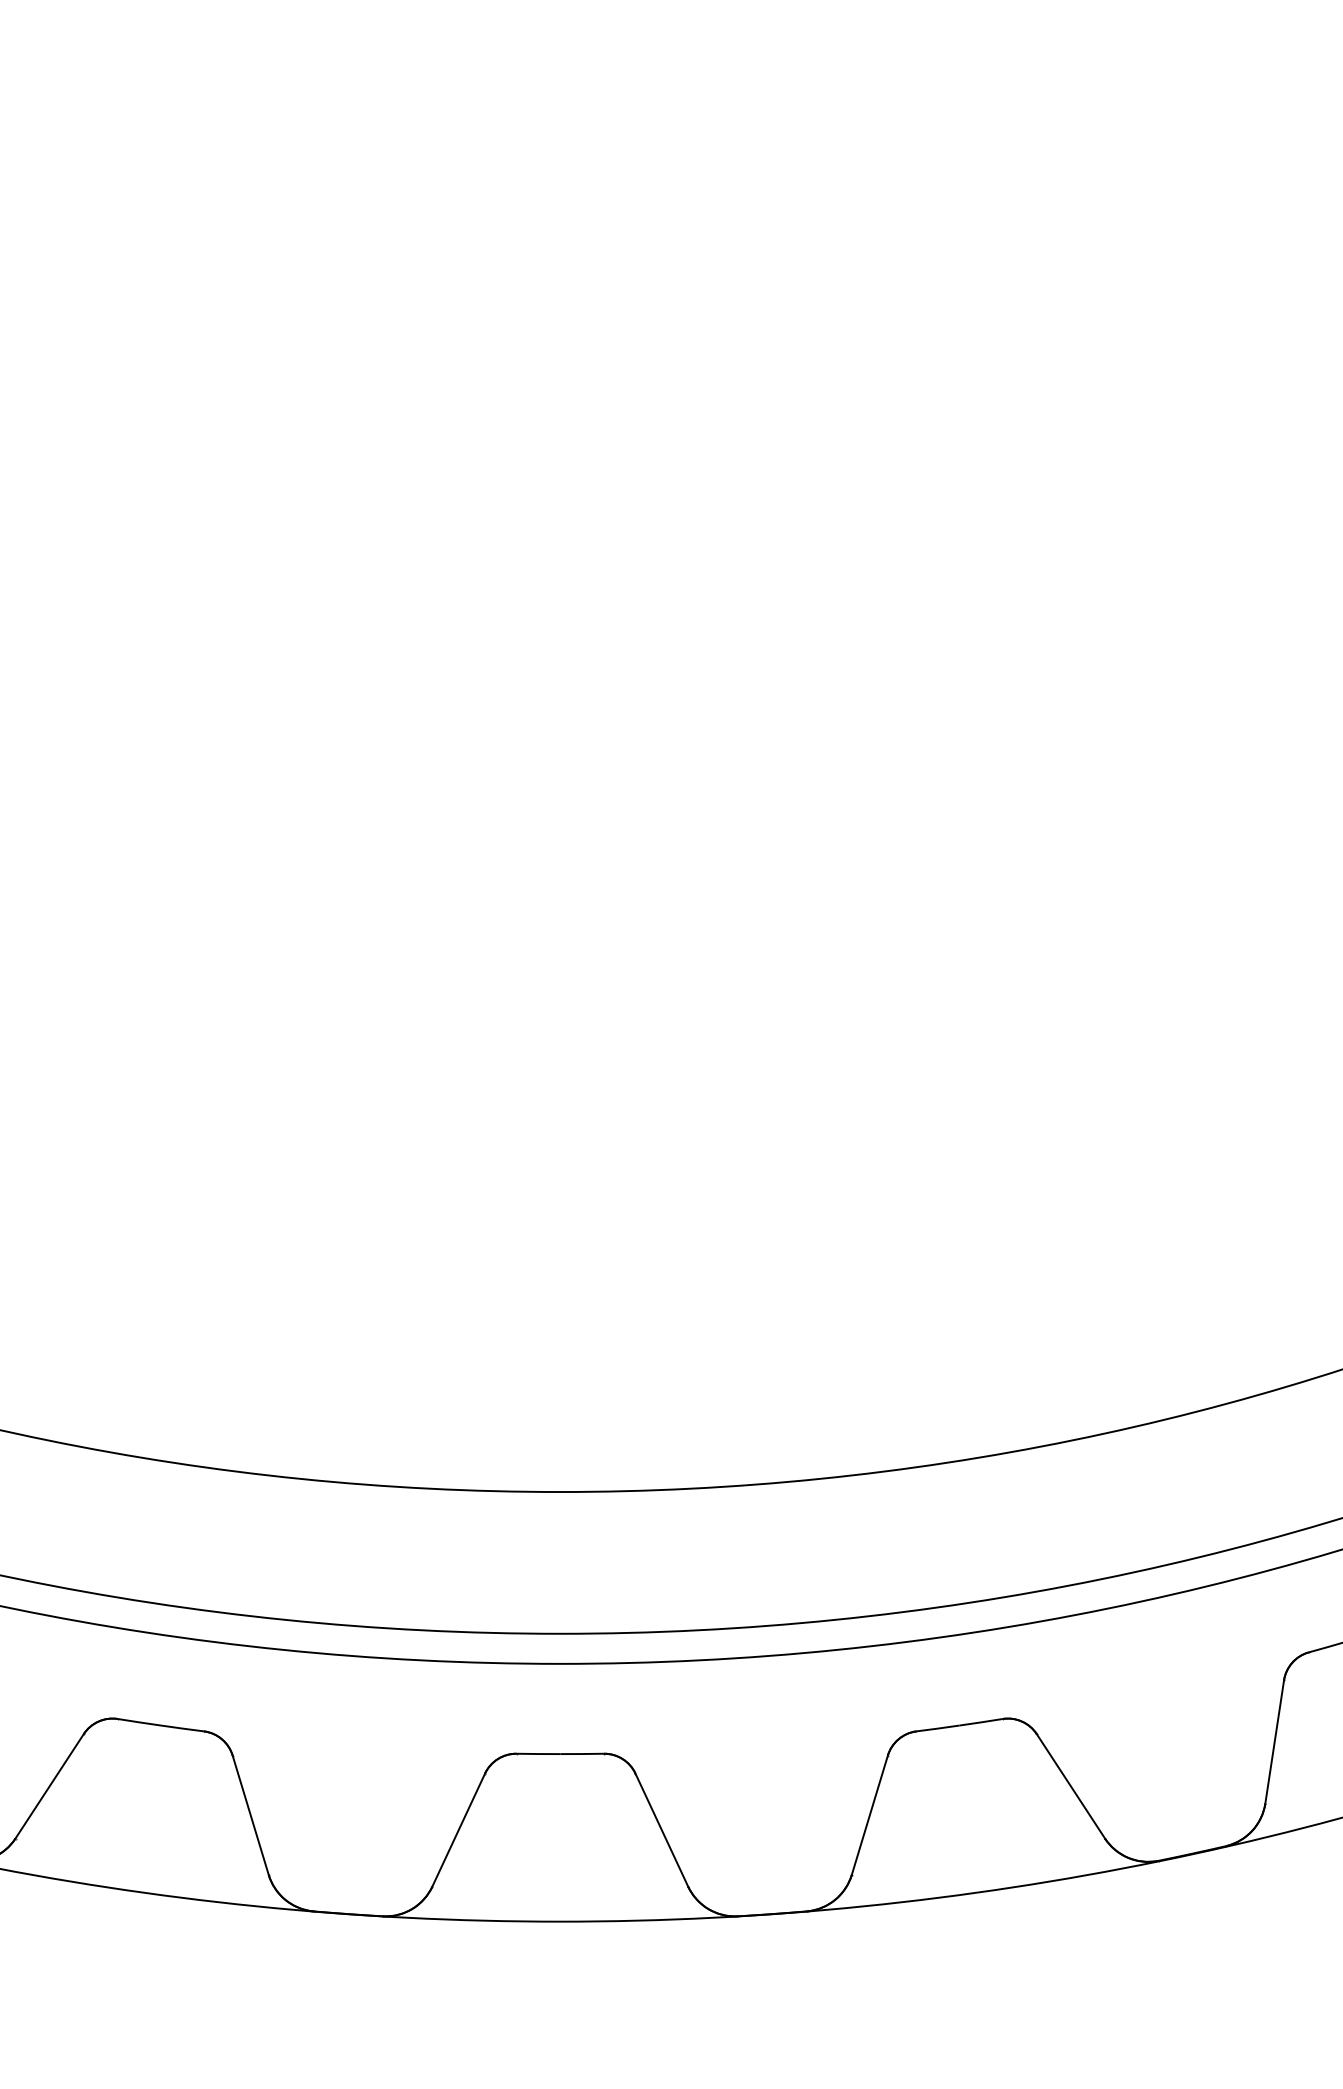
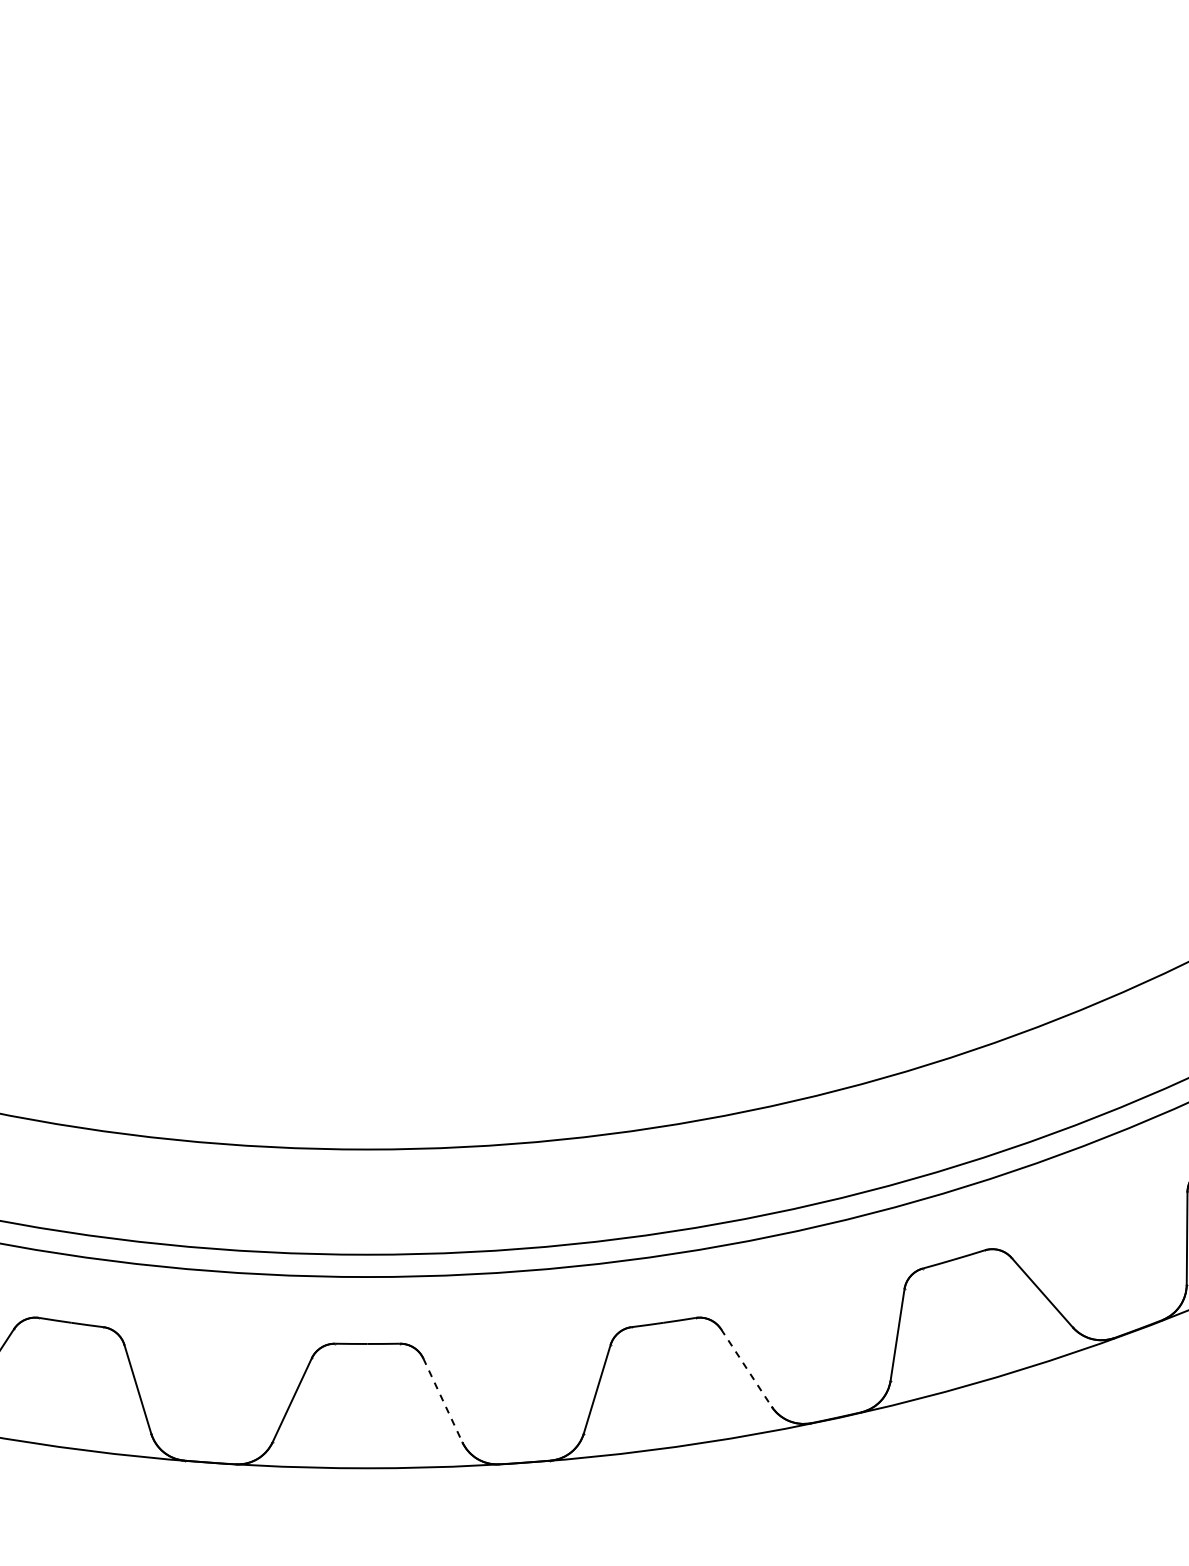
line: (1071, 1787) -> (746, 1368), solid -> dashed
line: (662, 1830) -> (443, 1400), solid -> dashed

